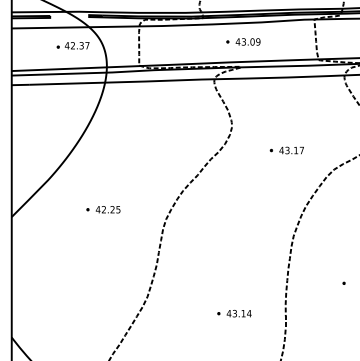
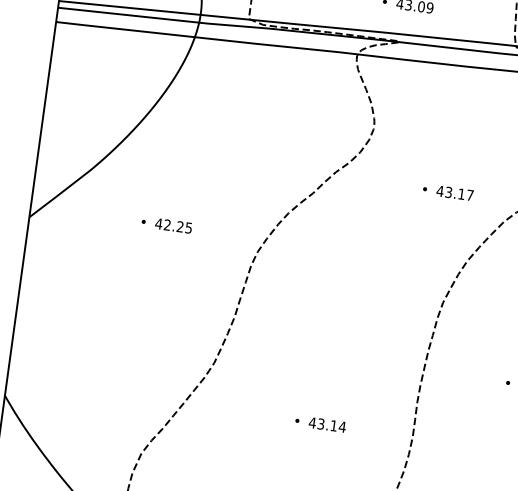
part: (286, 150) -> (447, 192), moved
part: (234, 313) -> (320, 423), moved

